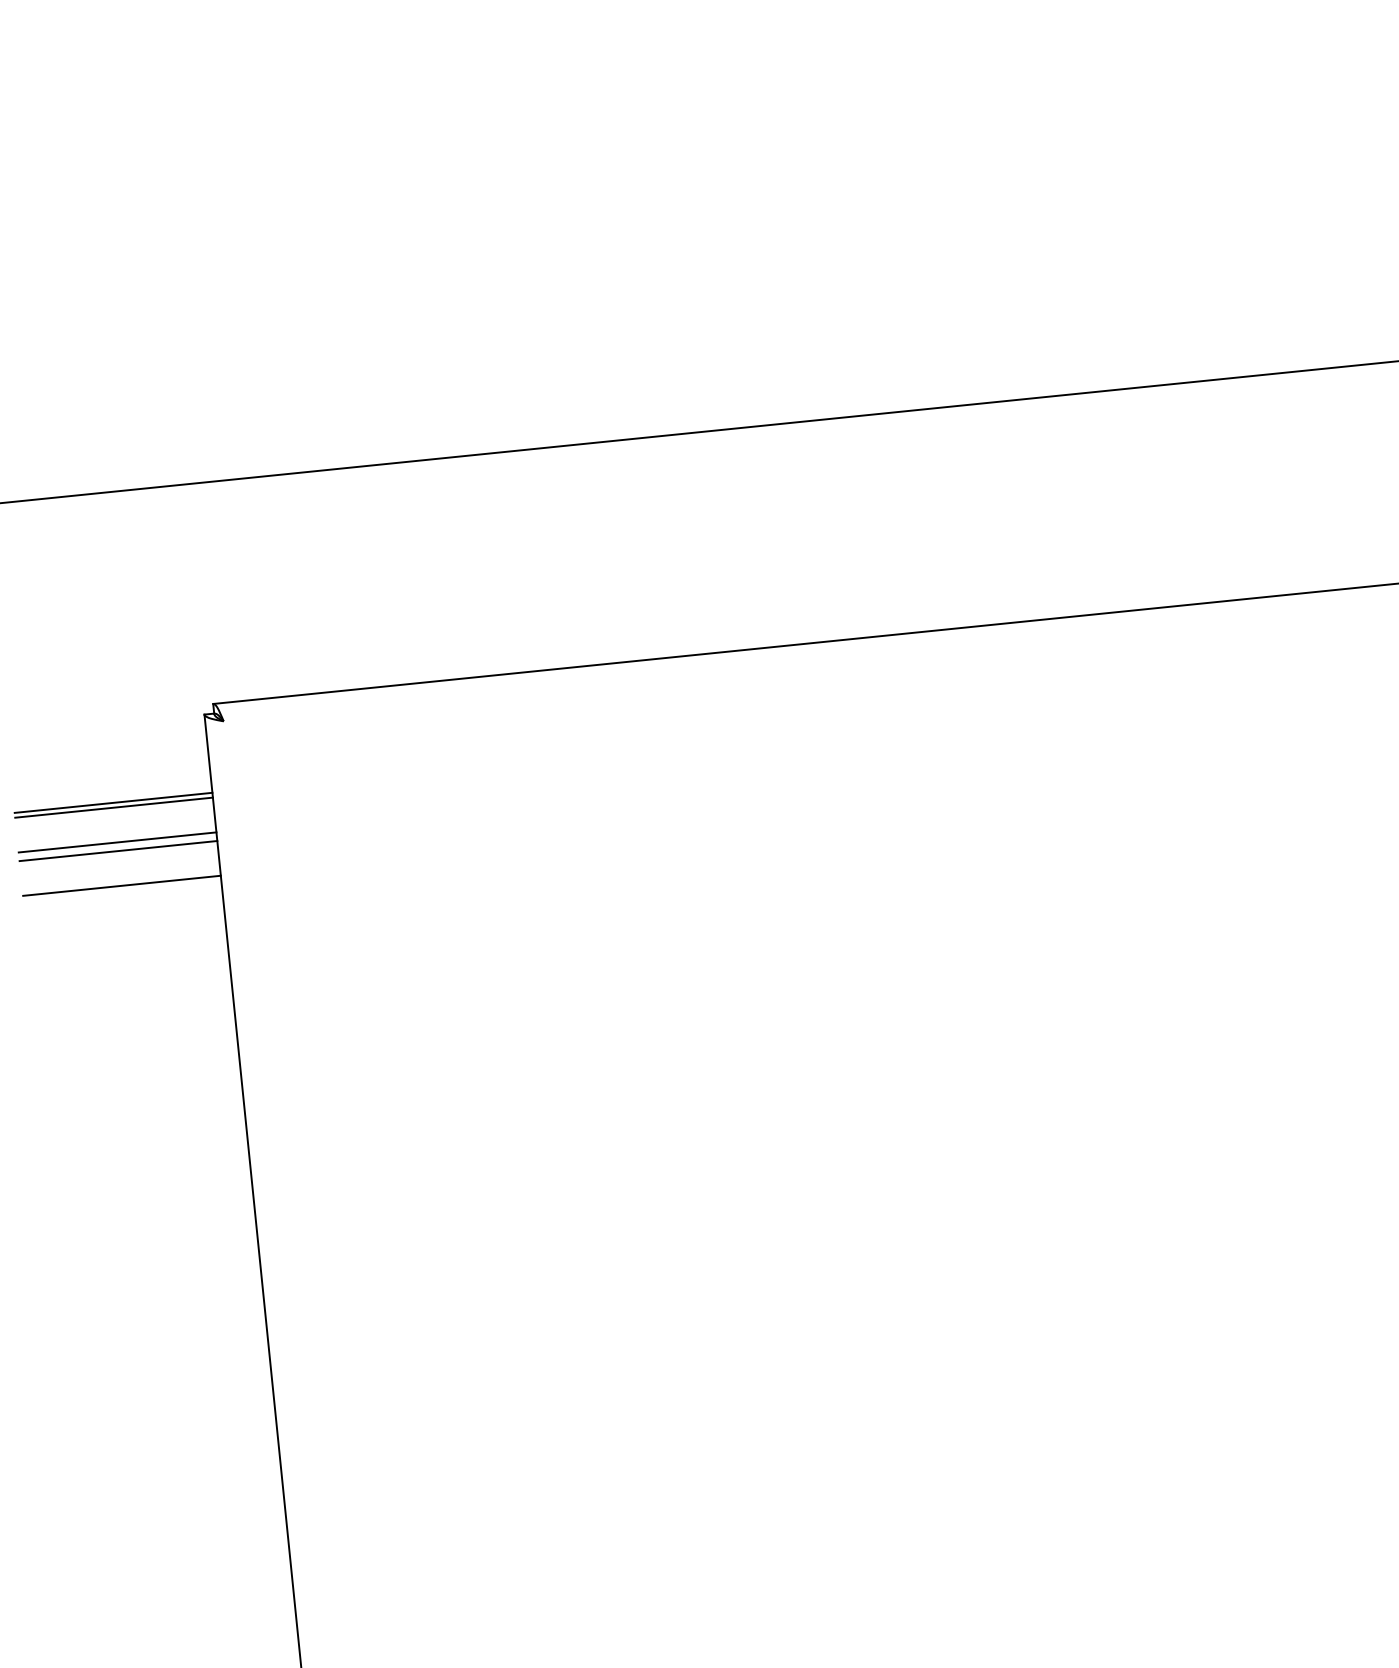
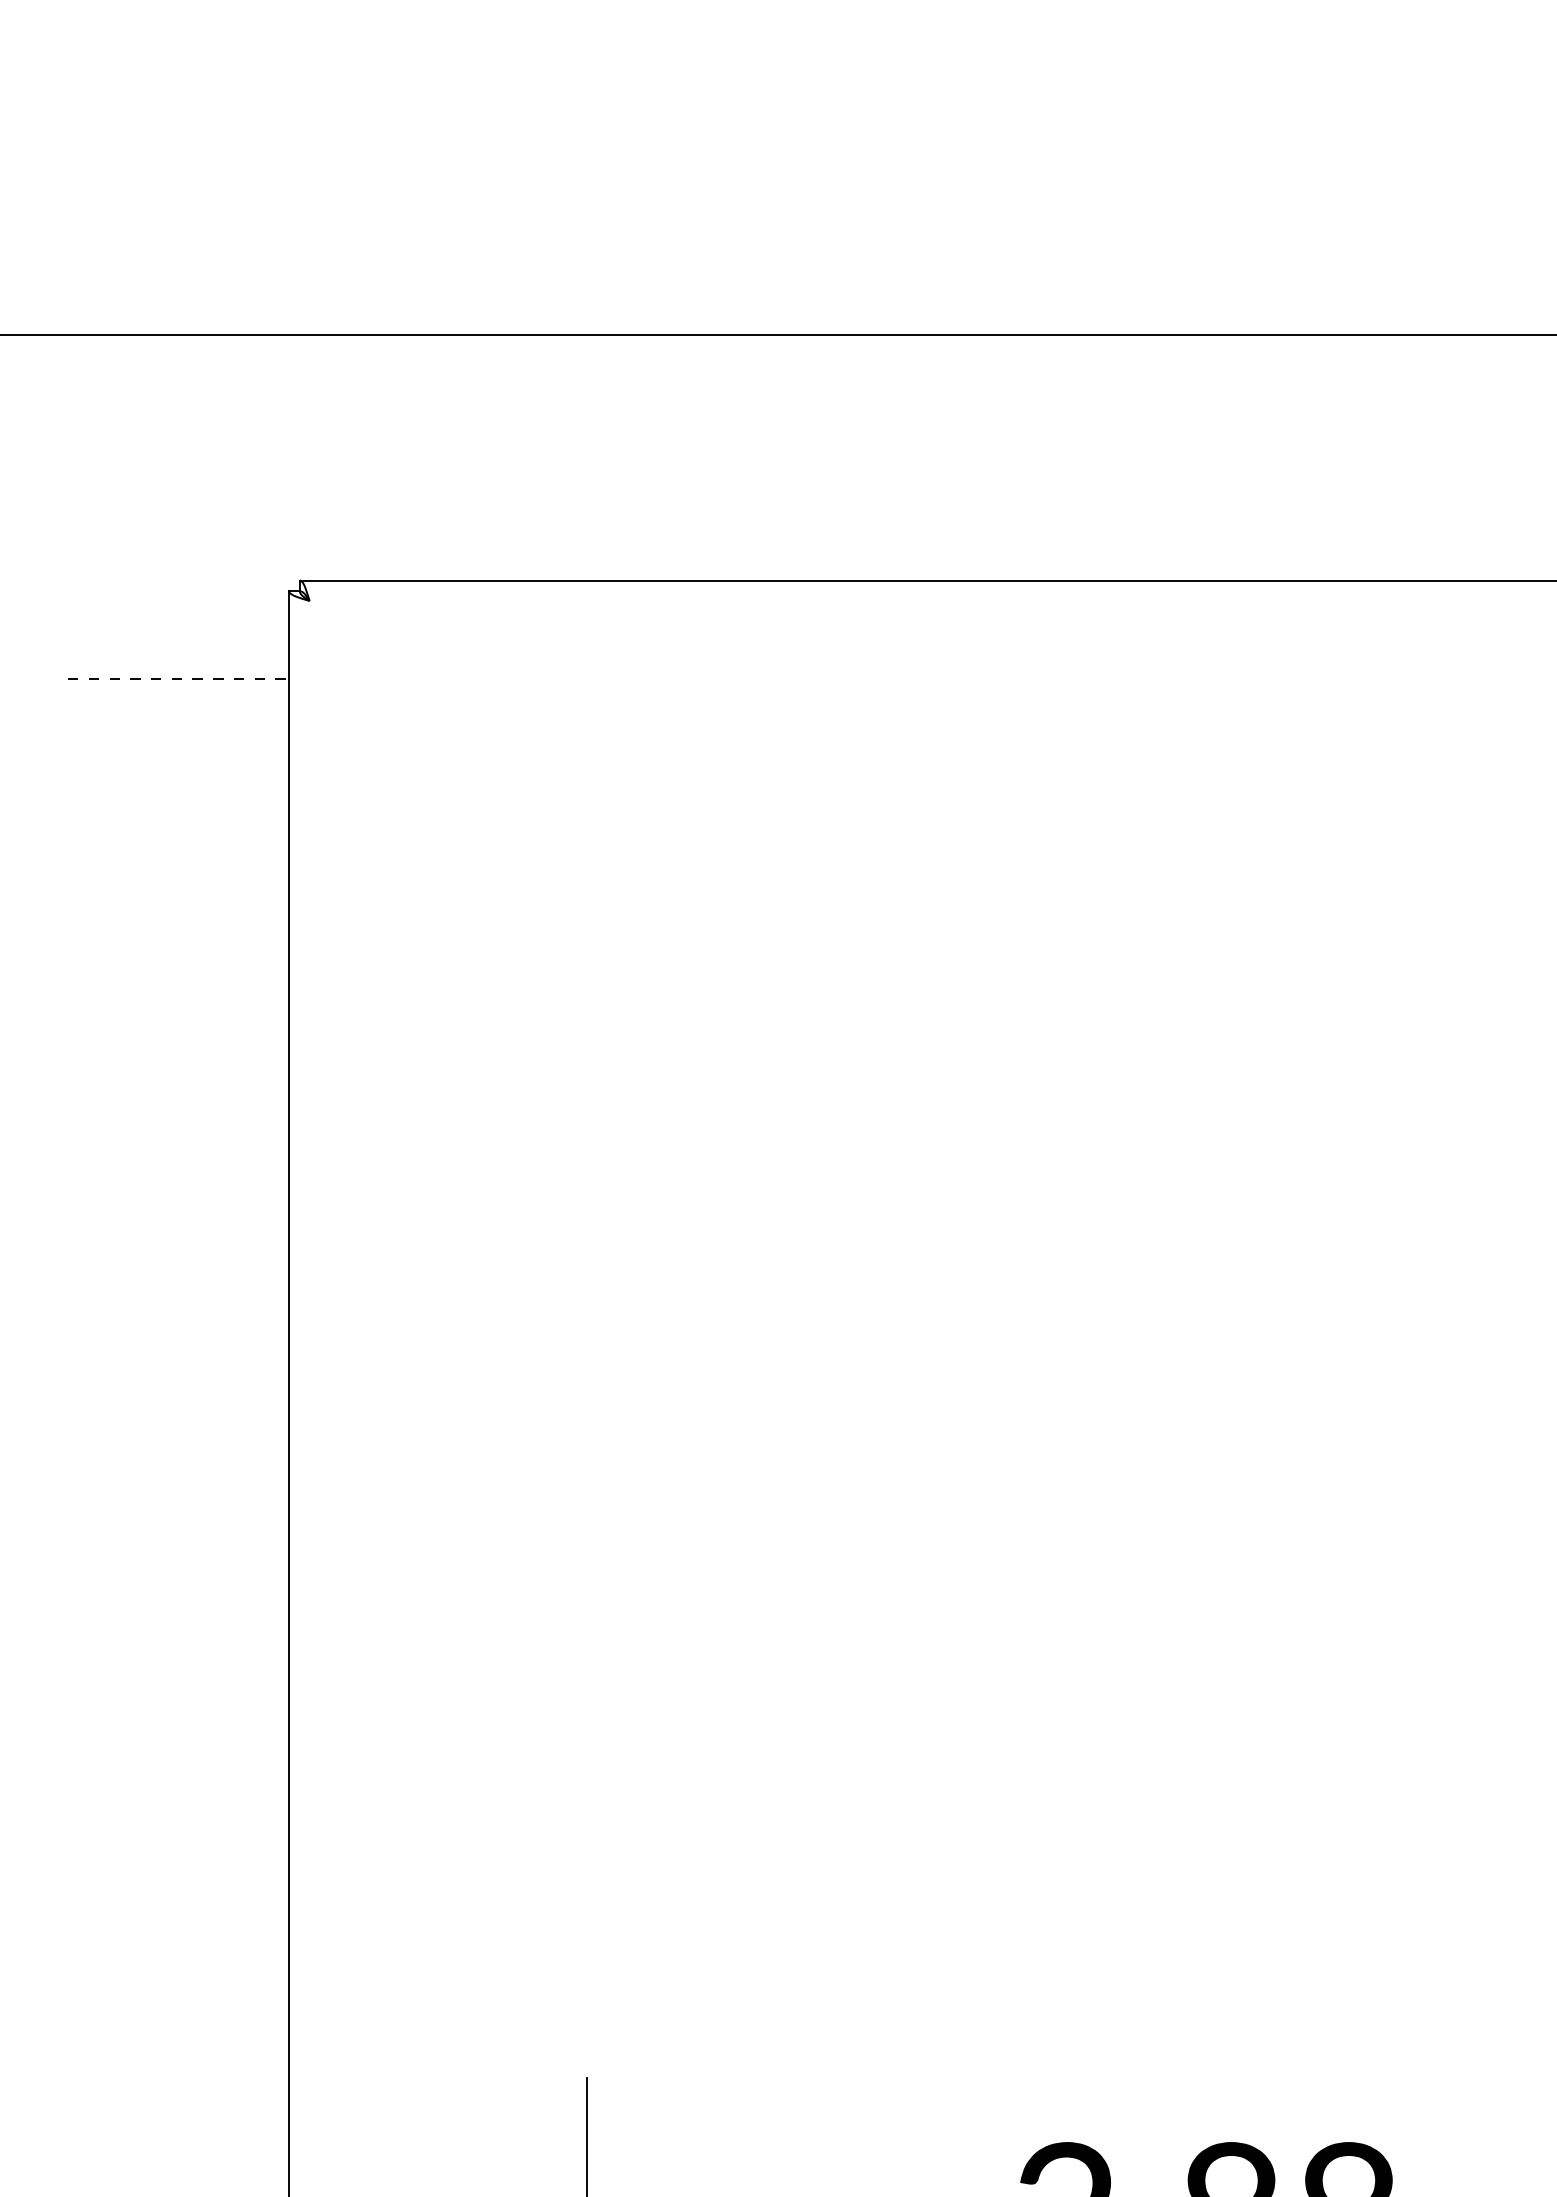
line: (114, 802) -> (179, 678), solid -> dashed
line: (114, 808) -> (178, 684), removed
line: (117, 842) -> (178, 723), removed
line: (118, 850) -> (178, 732), removed
line: (121, 885) -> (178, 771), removed

